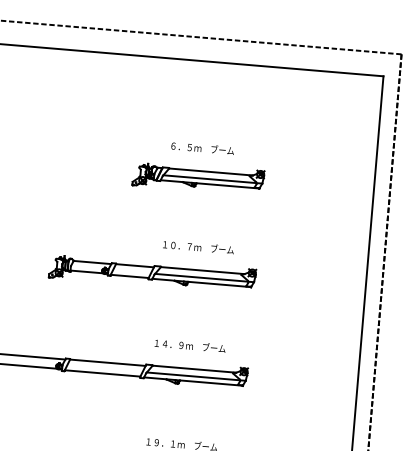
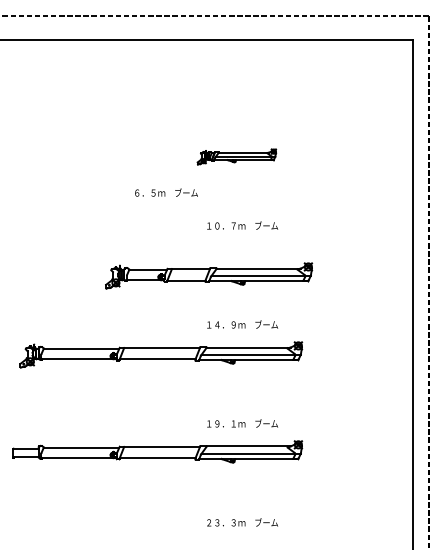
text: (202, 148) -> (166, 192), moved
part: (198, 177) -> (236, 156), size x0.6
part: (153, 273) -> (209, 275), moved

